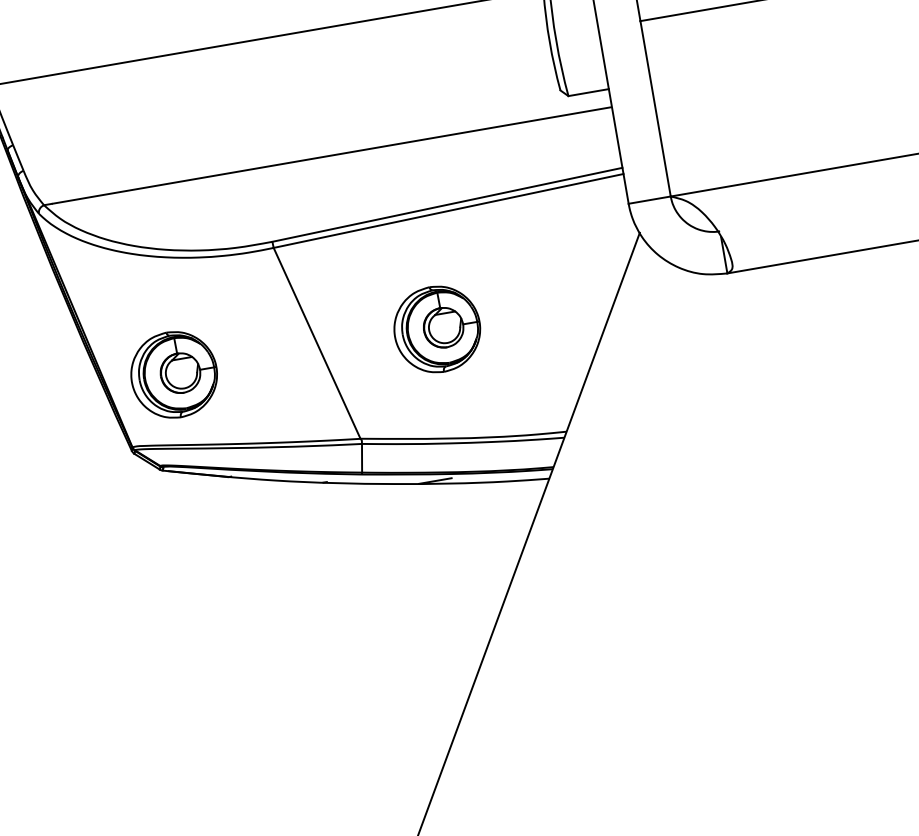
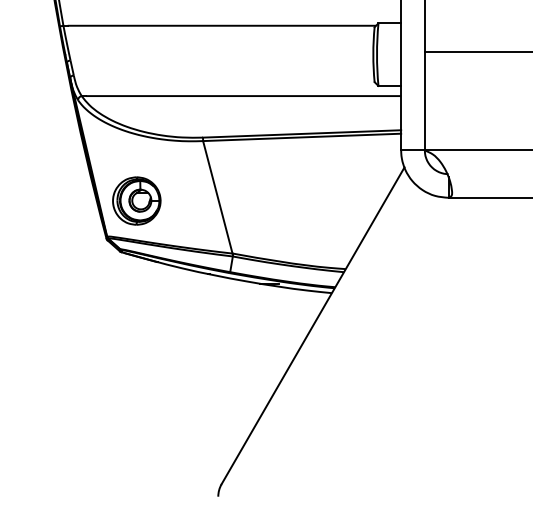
part: (436, 328) -> (284, 200), removed

